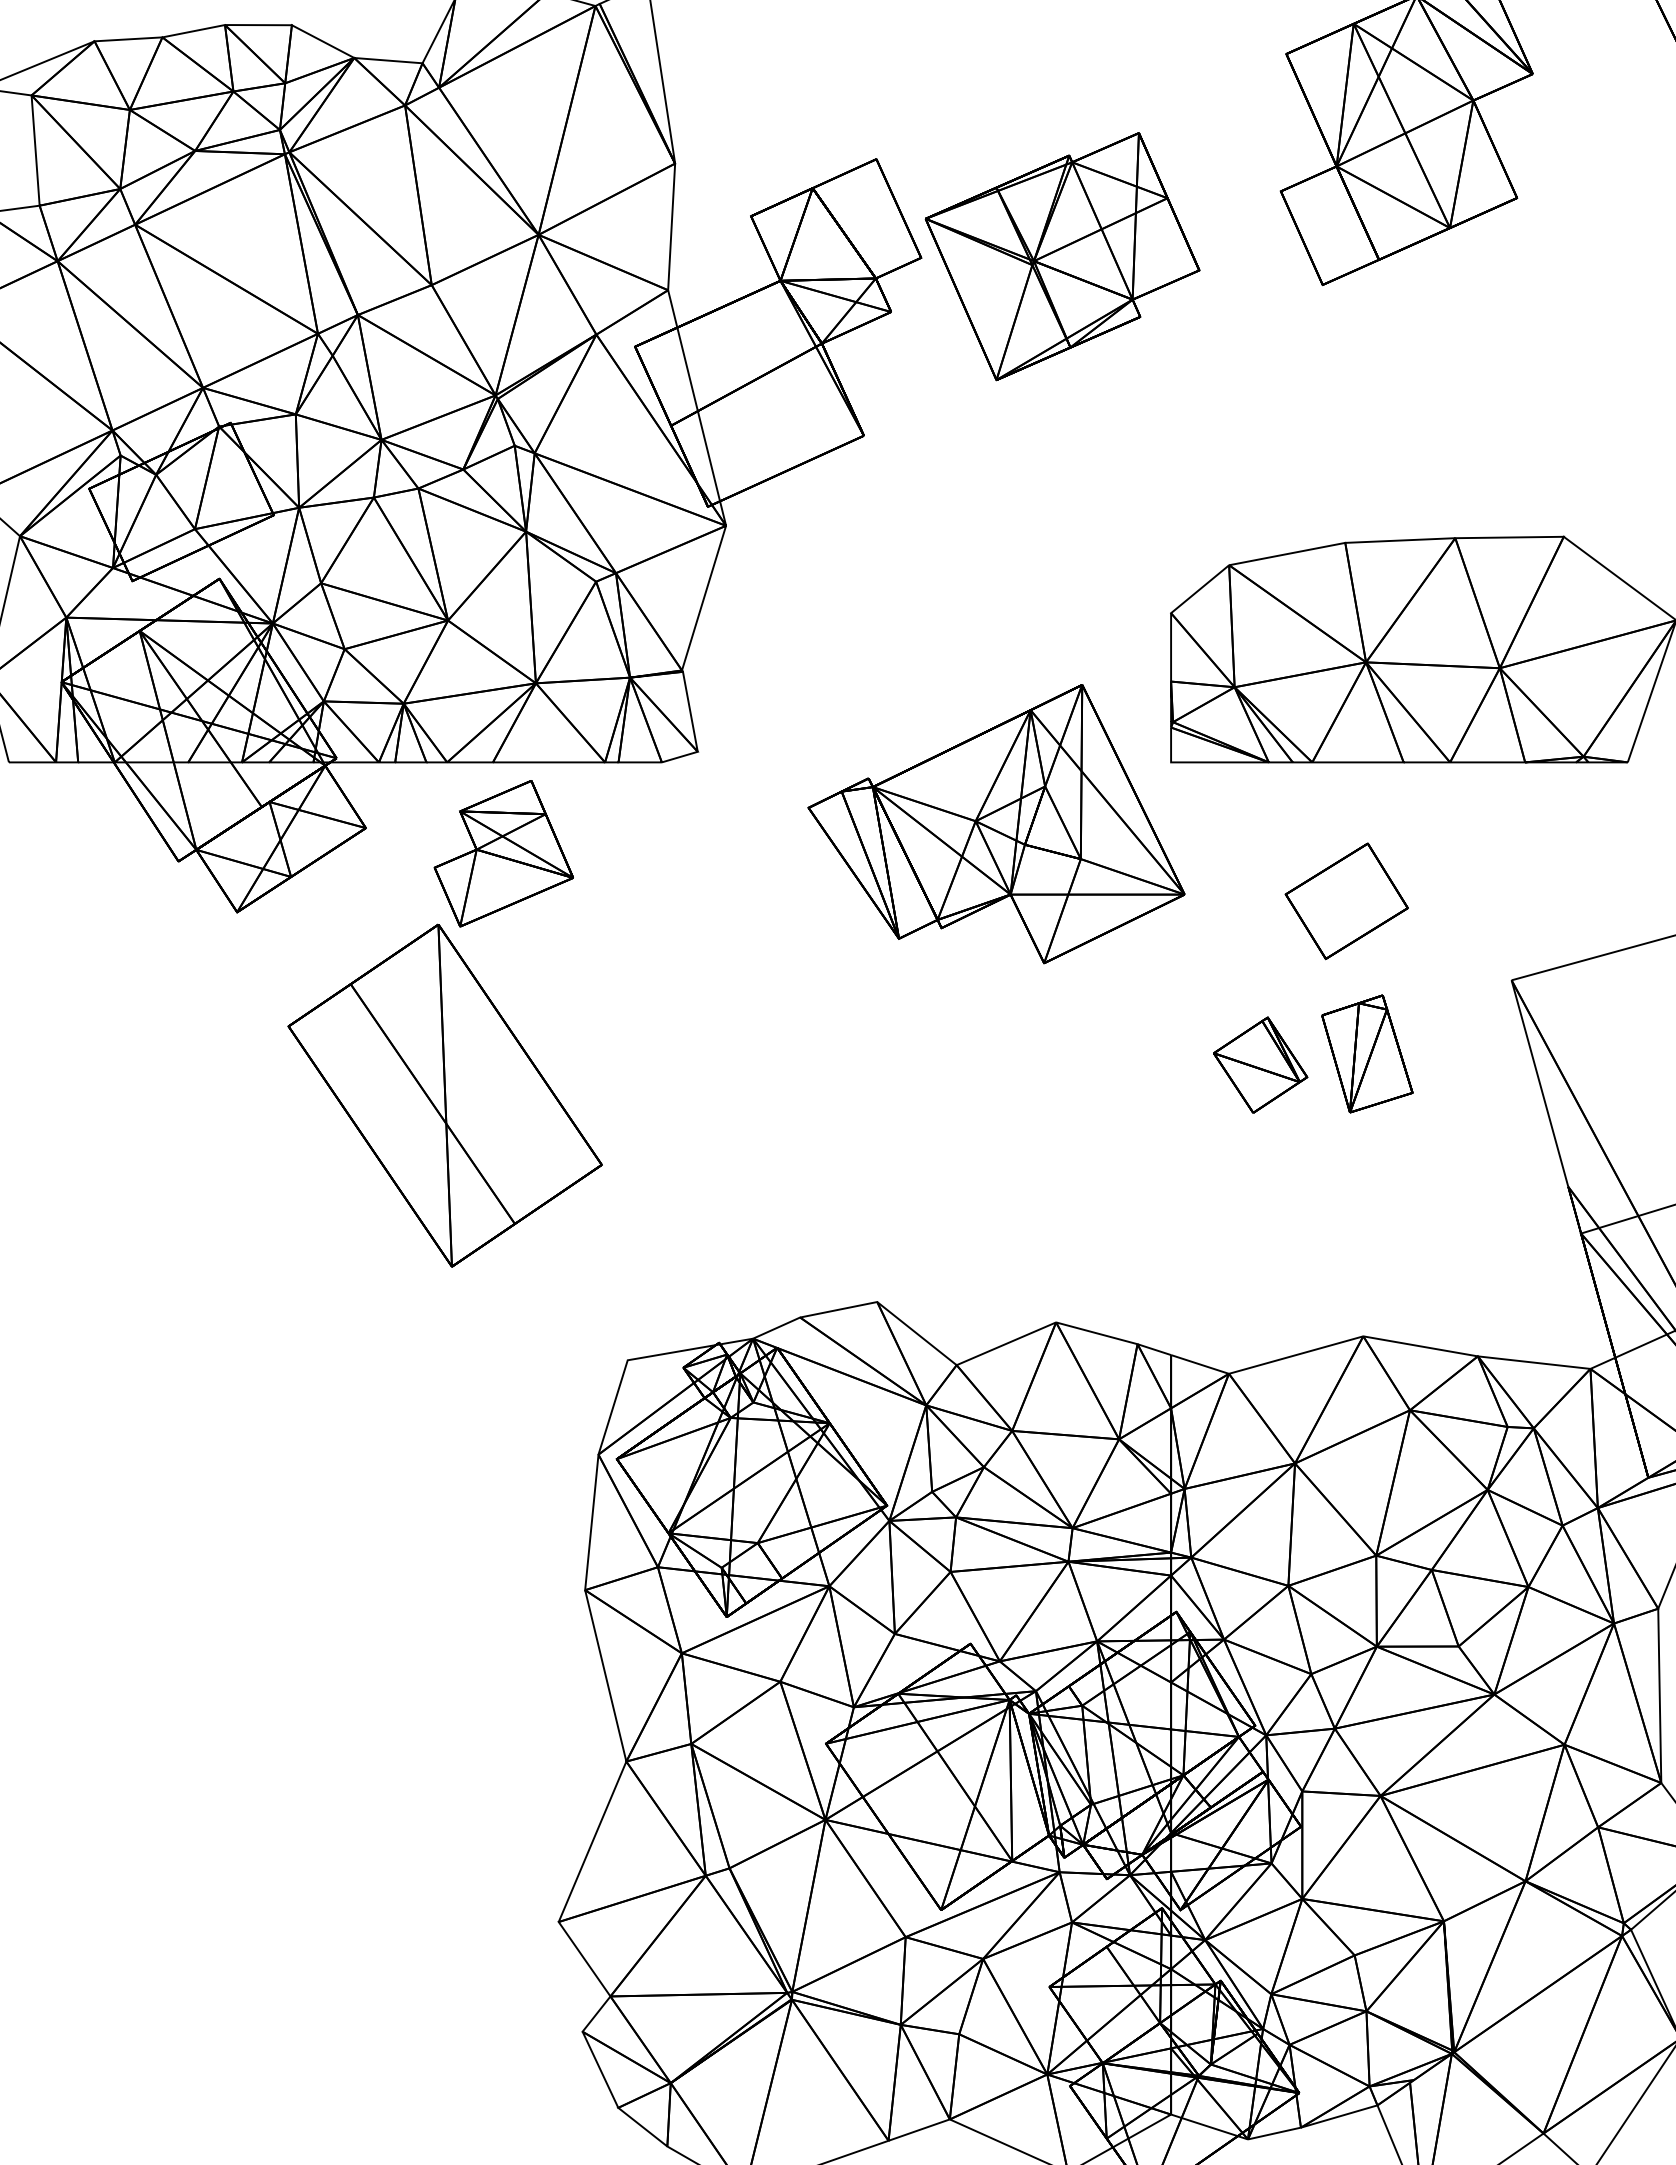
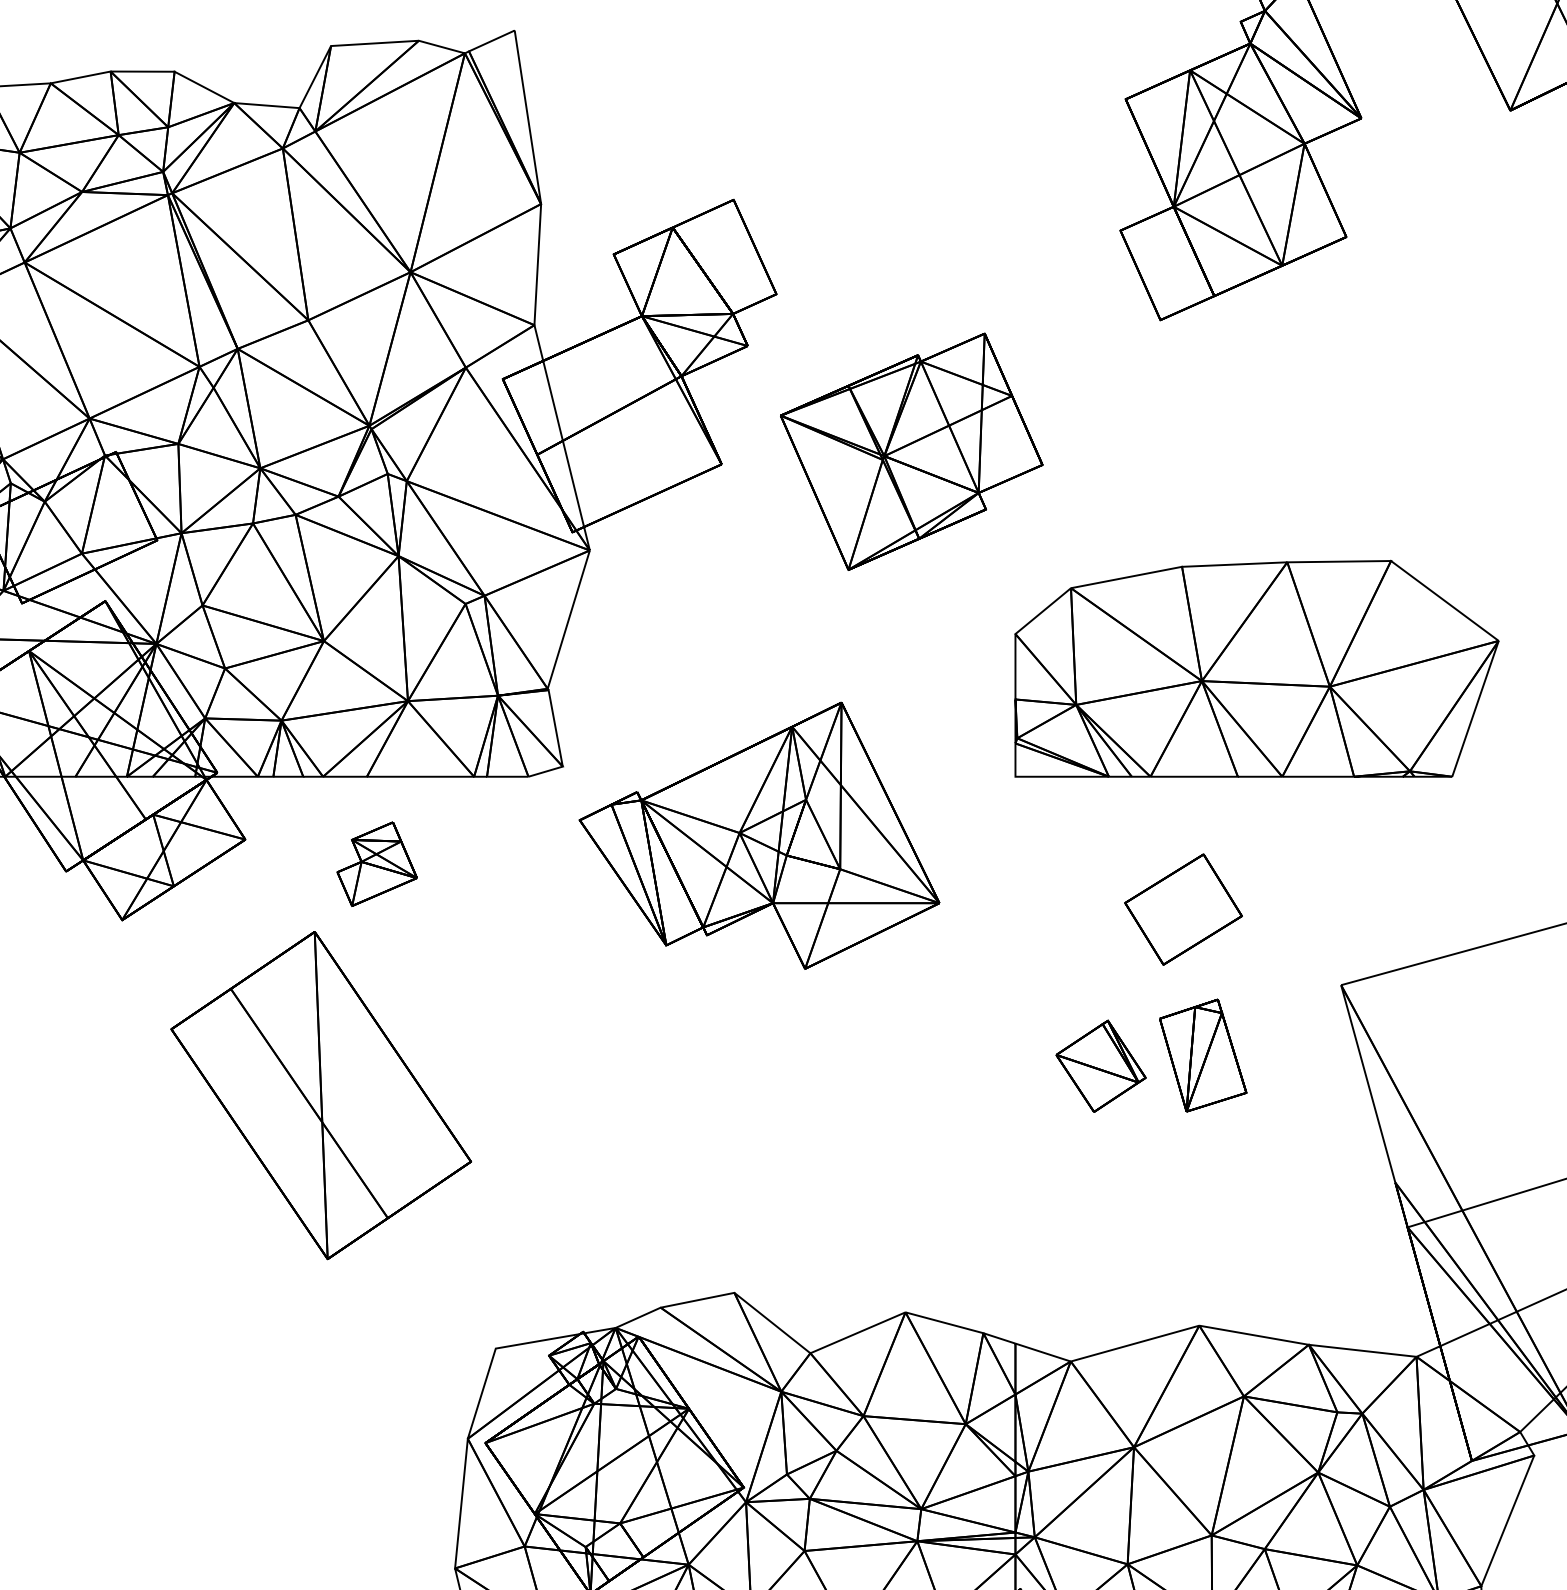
part: (1062, 256) -> (911, 451), moved
part: (996, 824) -> (759, 836), moved
part: (503, 853) -> (376, 863), size x0.6

